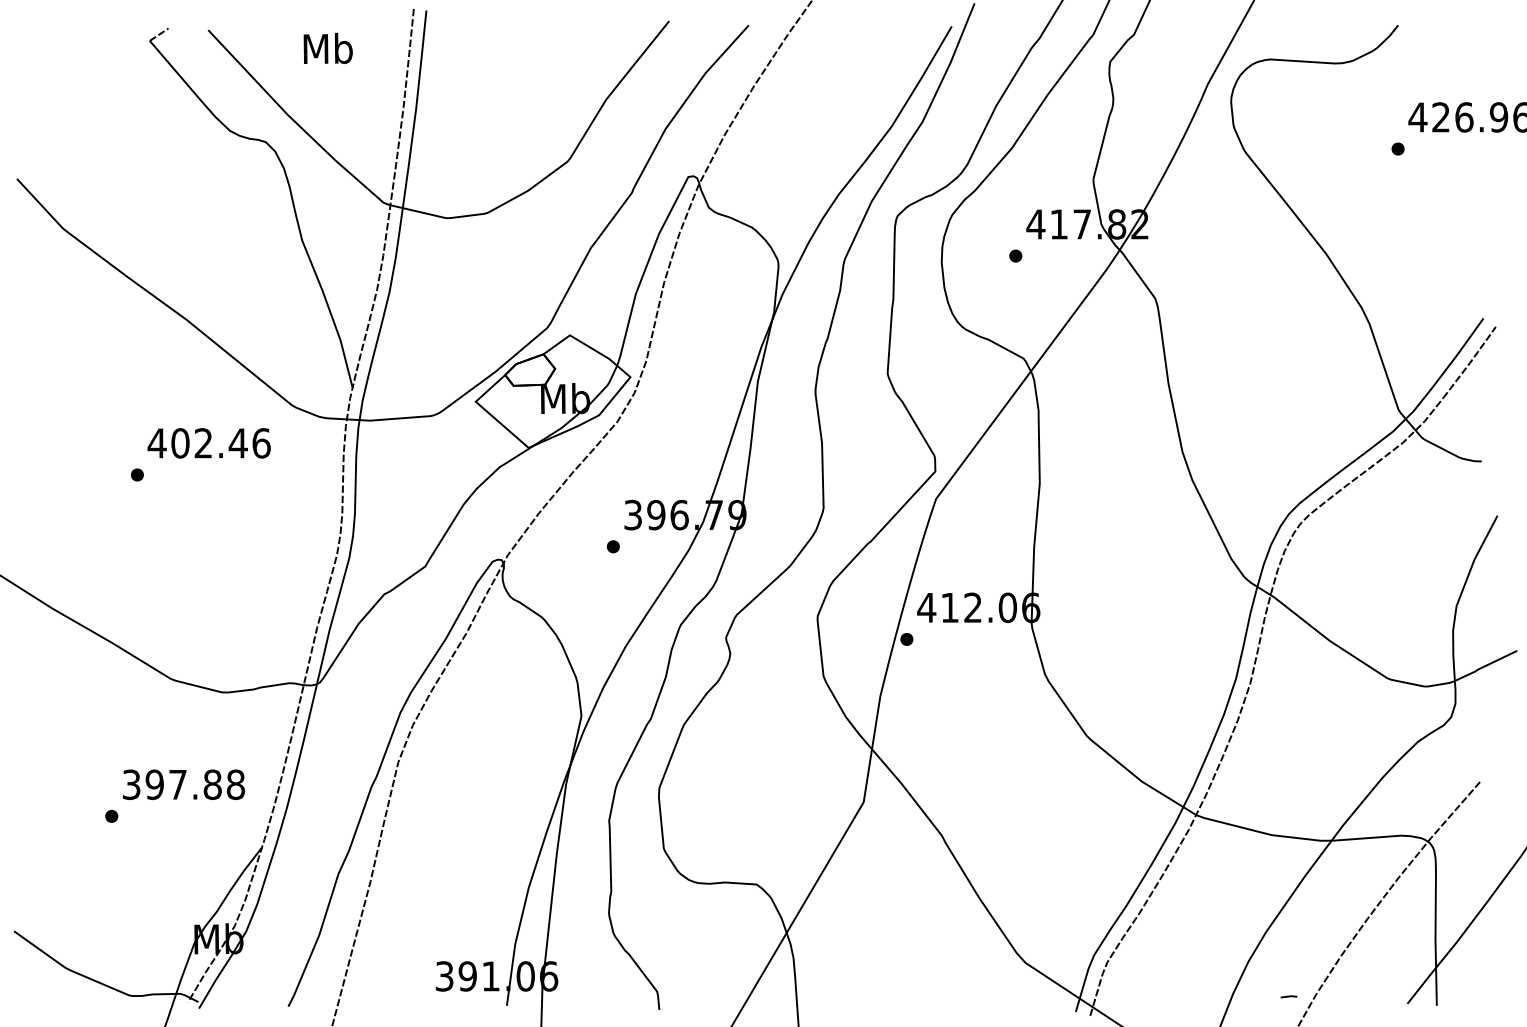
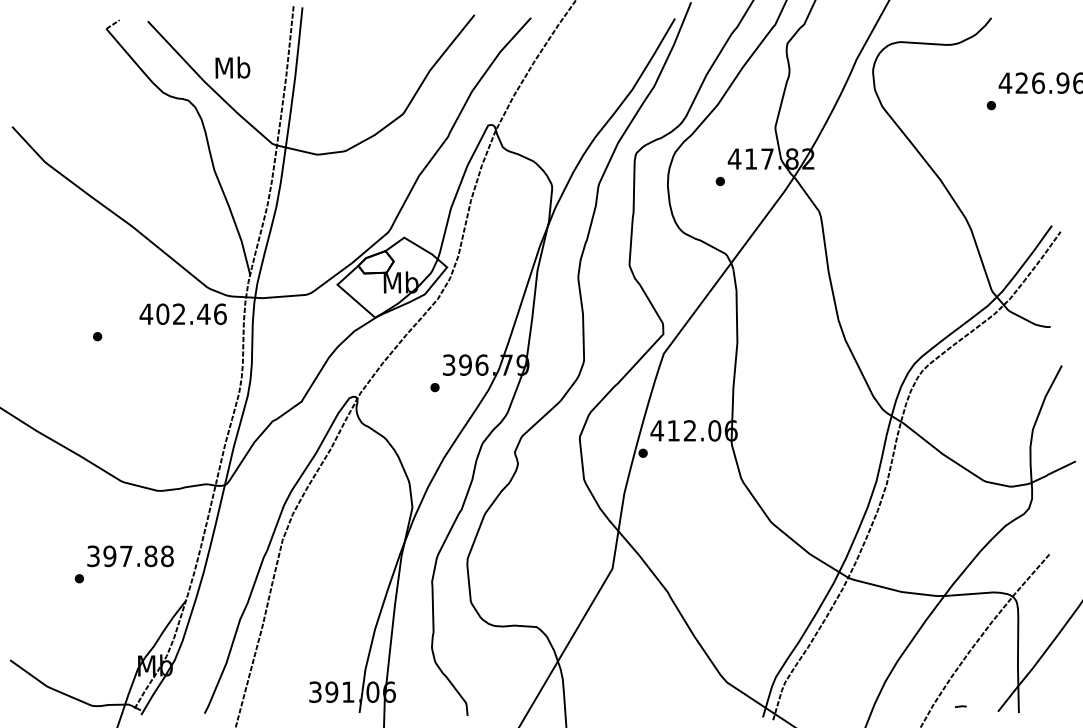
text: (327, 47) -> (232, 66), moved
text: (208, 443) -> (182, 314), moved
line: (1288, 996) -> (960, 706), moved

